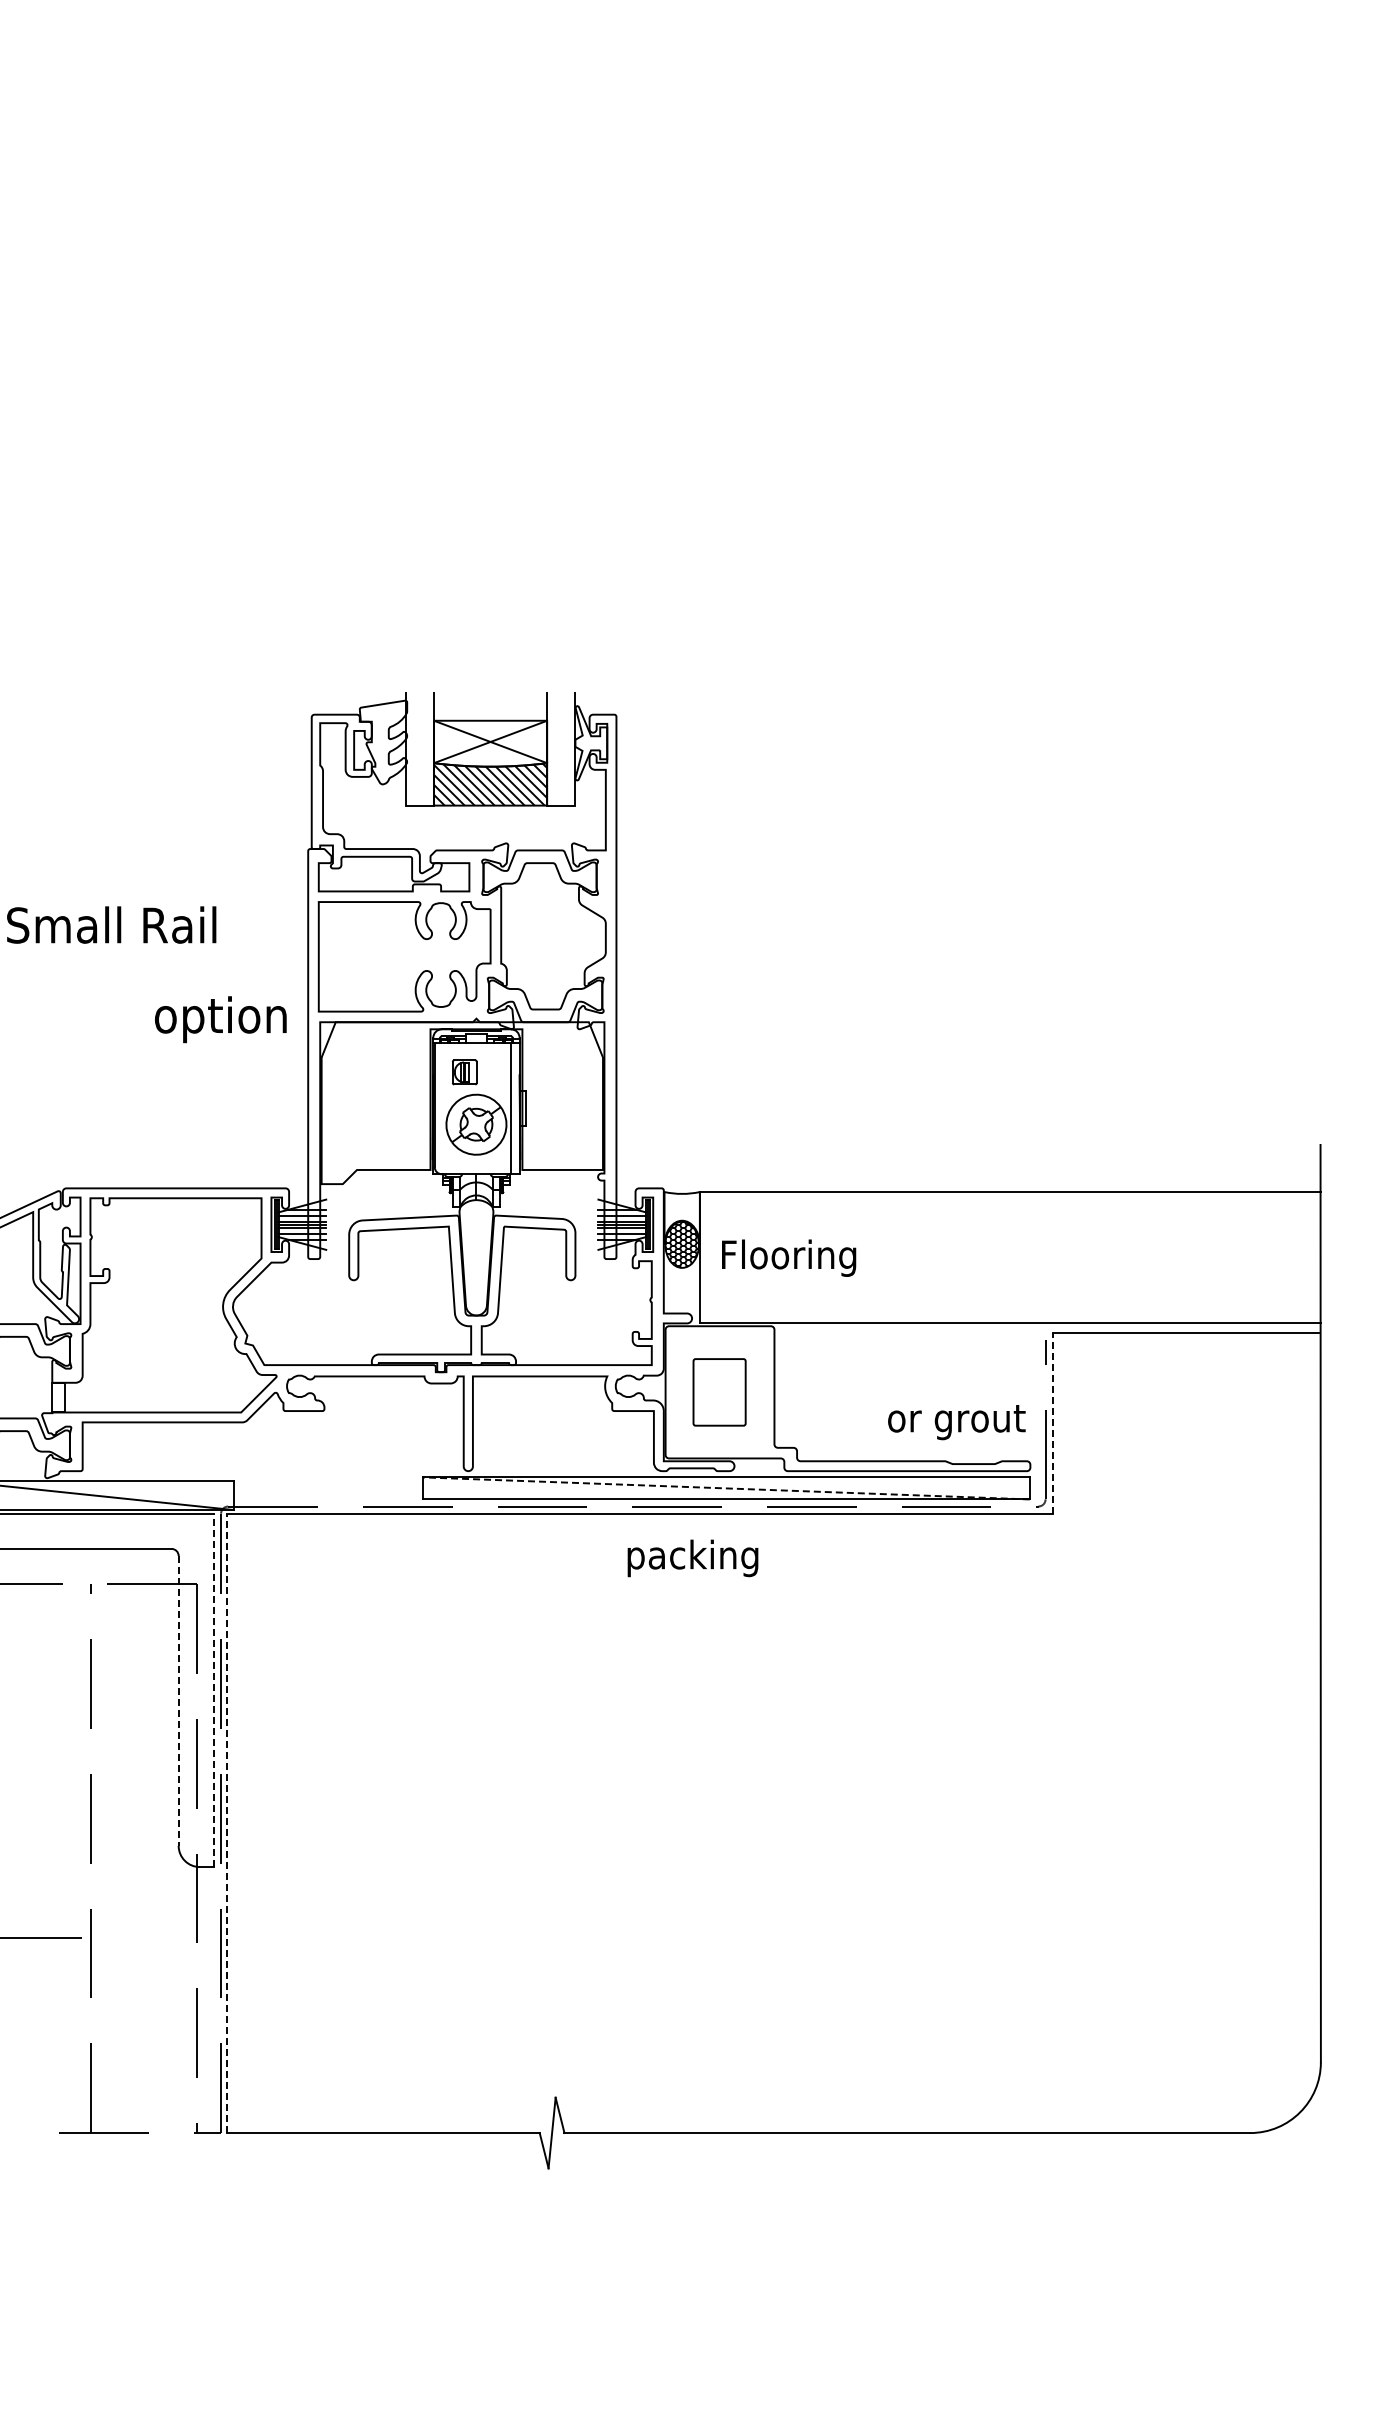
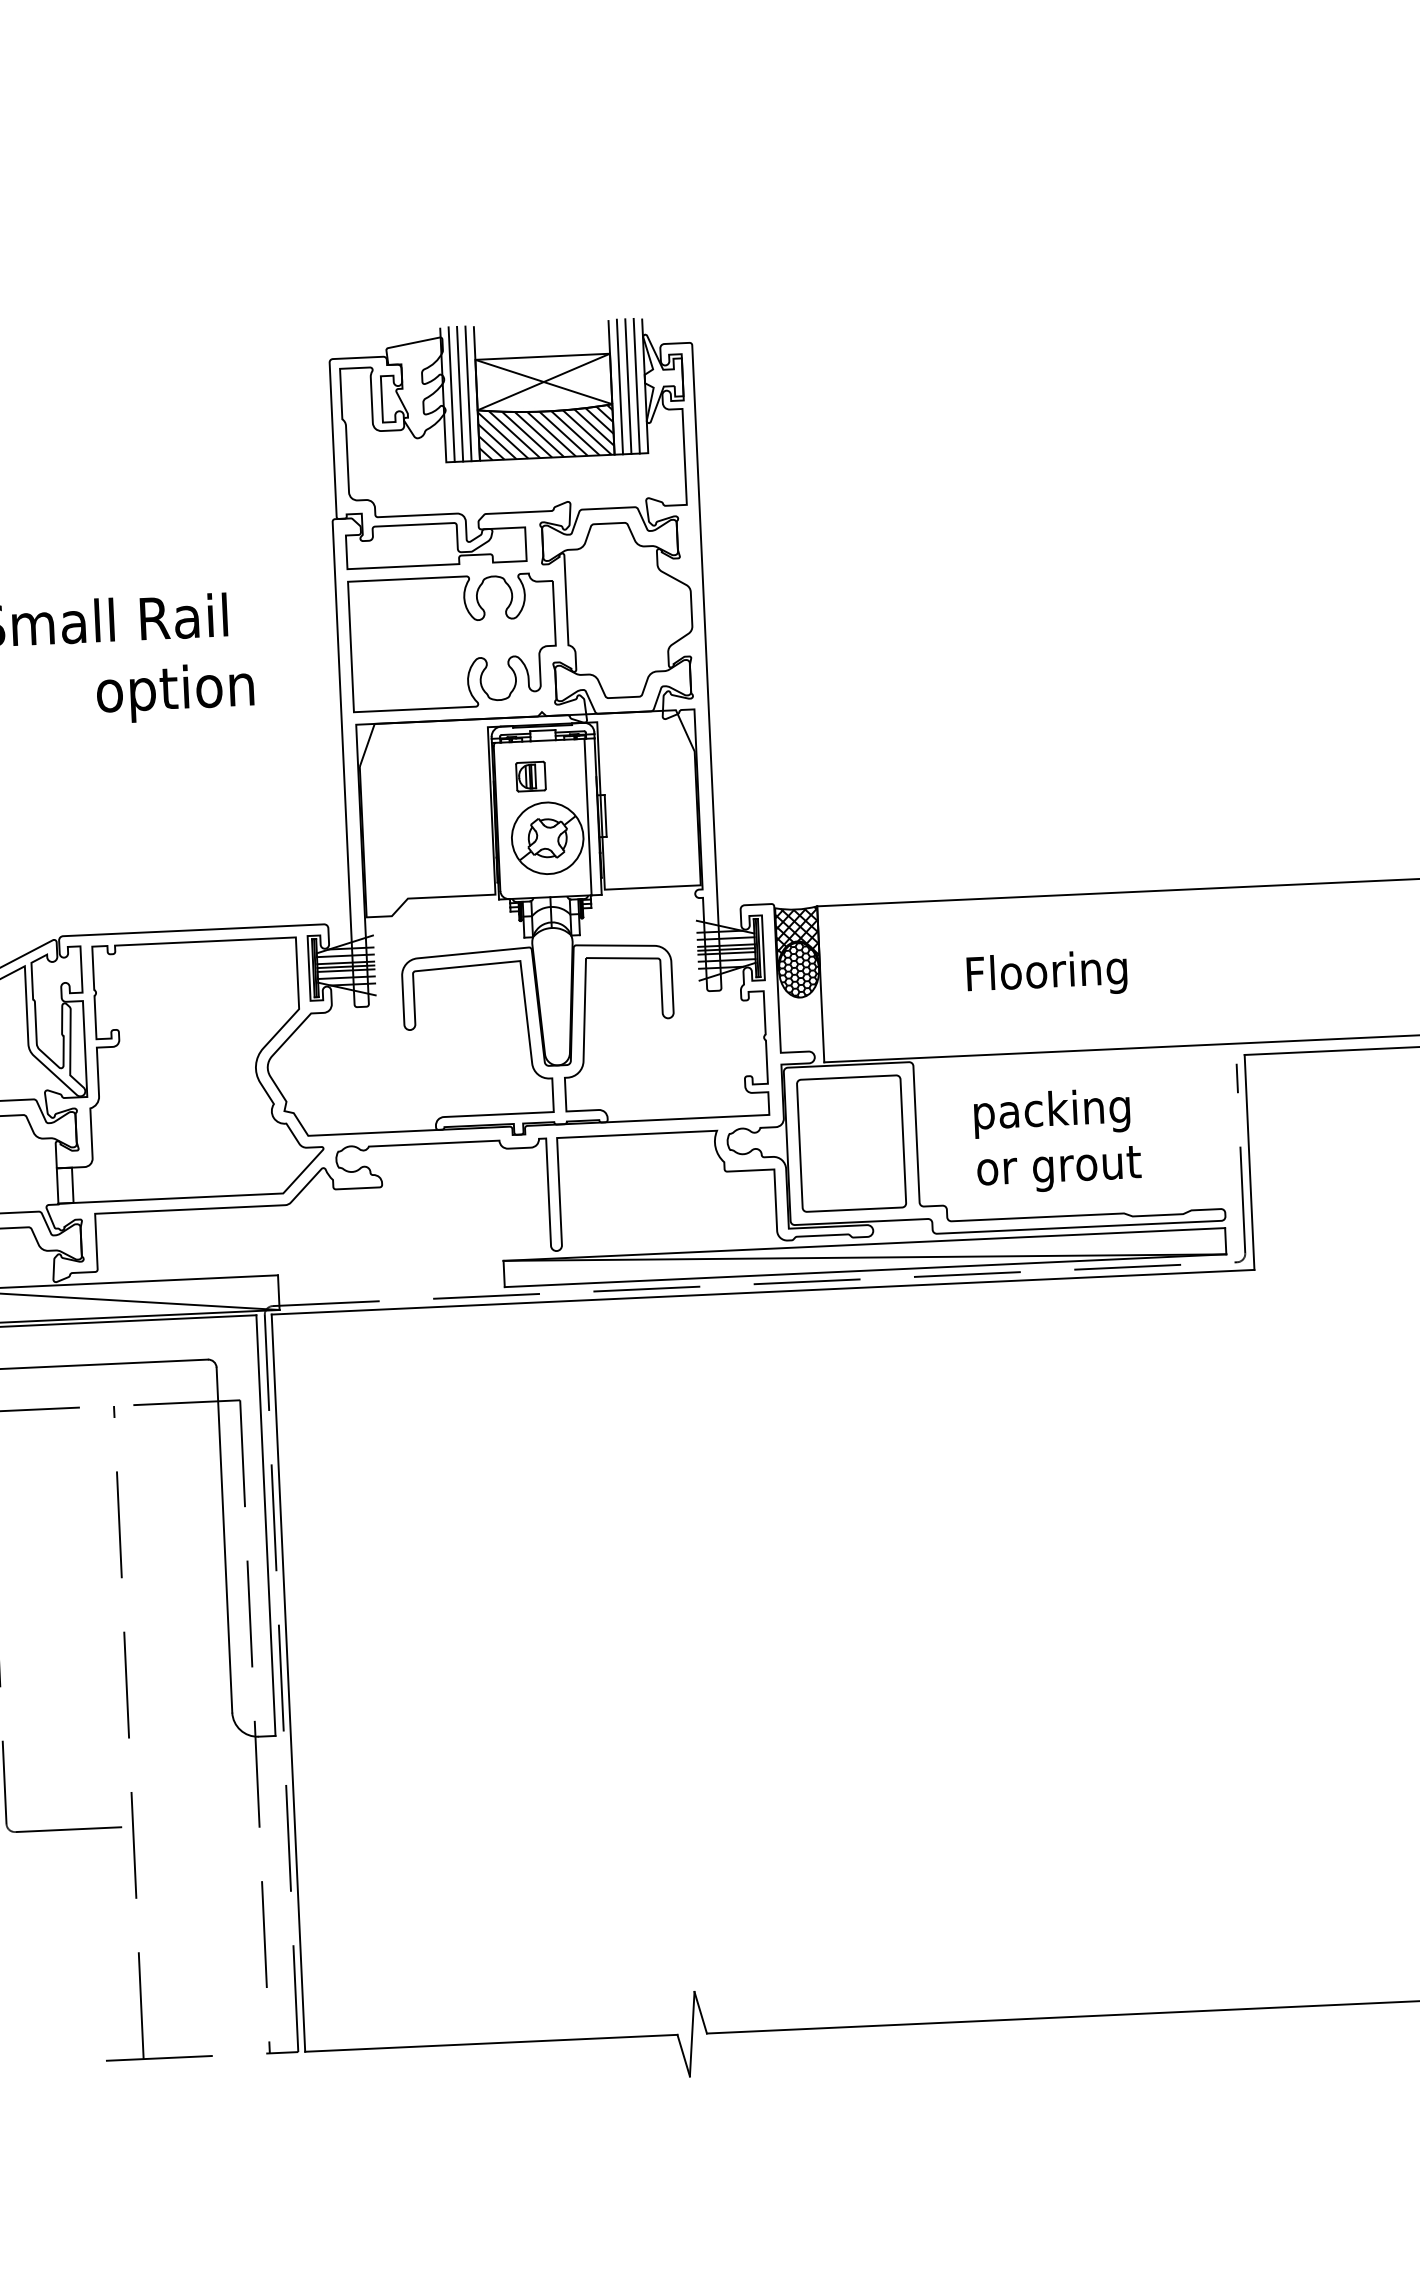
line: (412, 748) -> (451, 394), added
line: (419, 748) -> (459, 393), added
line: (426, 748) -> (467, 393), added
line: (554, 748) -> (620, 386), added
line: (561, 748) -> (628, 385), added
line: (568, 748) -> (636, 385), added
text: (220, 1019) -> (175, 692), moved
hatch: (681, 1217) -> (796, 937), added
text: (789, 1257) -> (1047, 973), moved
part: (719, 1392) -> (851, 1143), size x1.67
text: (956, 1422) -> (1058, 1170), moved
line: (1052, 1422) -> (1249, 1161), dashed -> solid
line: (726, 1488) -> (864, 1257), dashed -> solid
text: (692, 1558) -> (1051, 1113), moved
line: (214, 1690) -> (266, 1525), dashed -> solid
line: (178, 1700) -> (224, 1539), dashed -> solid
line: (226, 1823) -> (287, 1683), dashed -> solid

